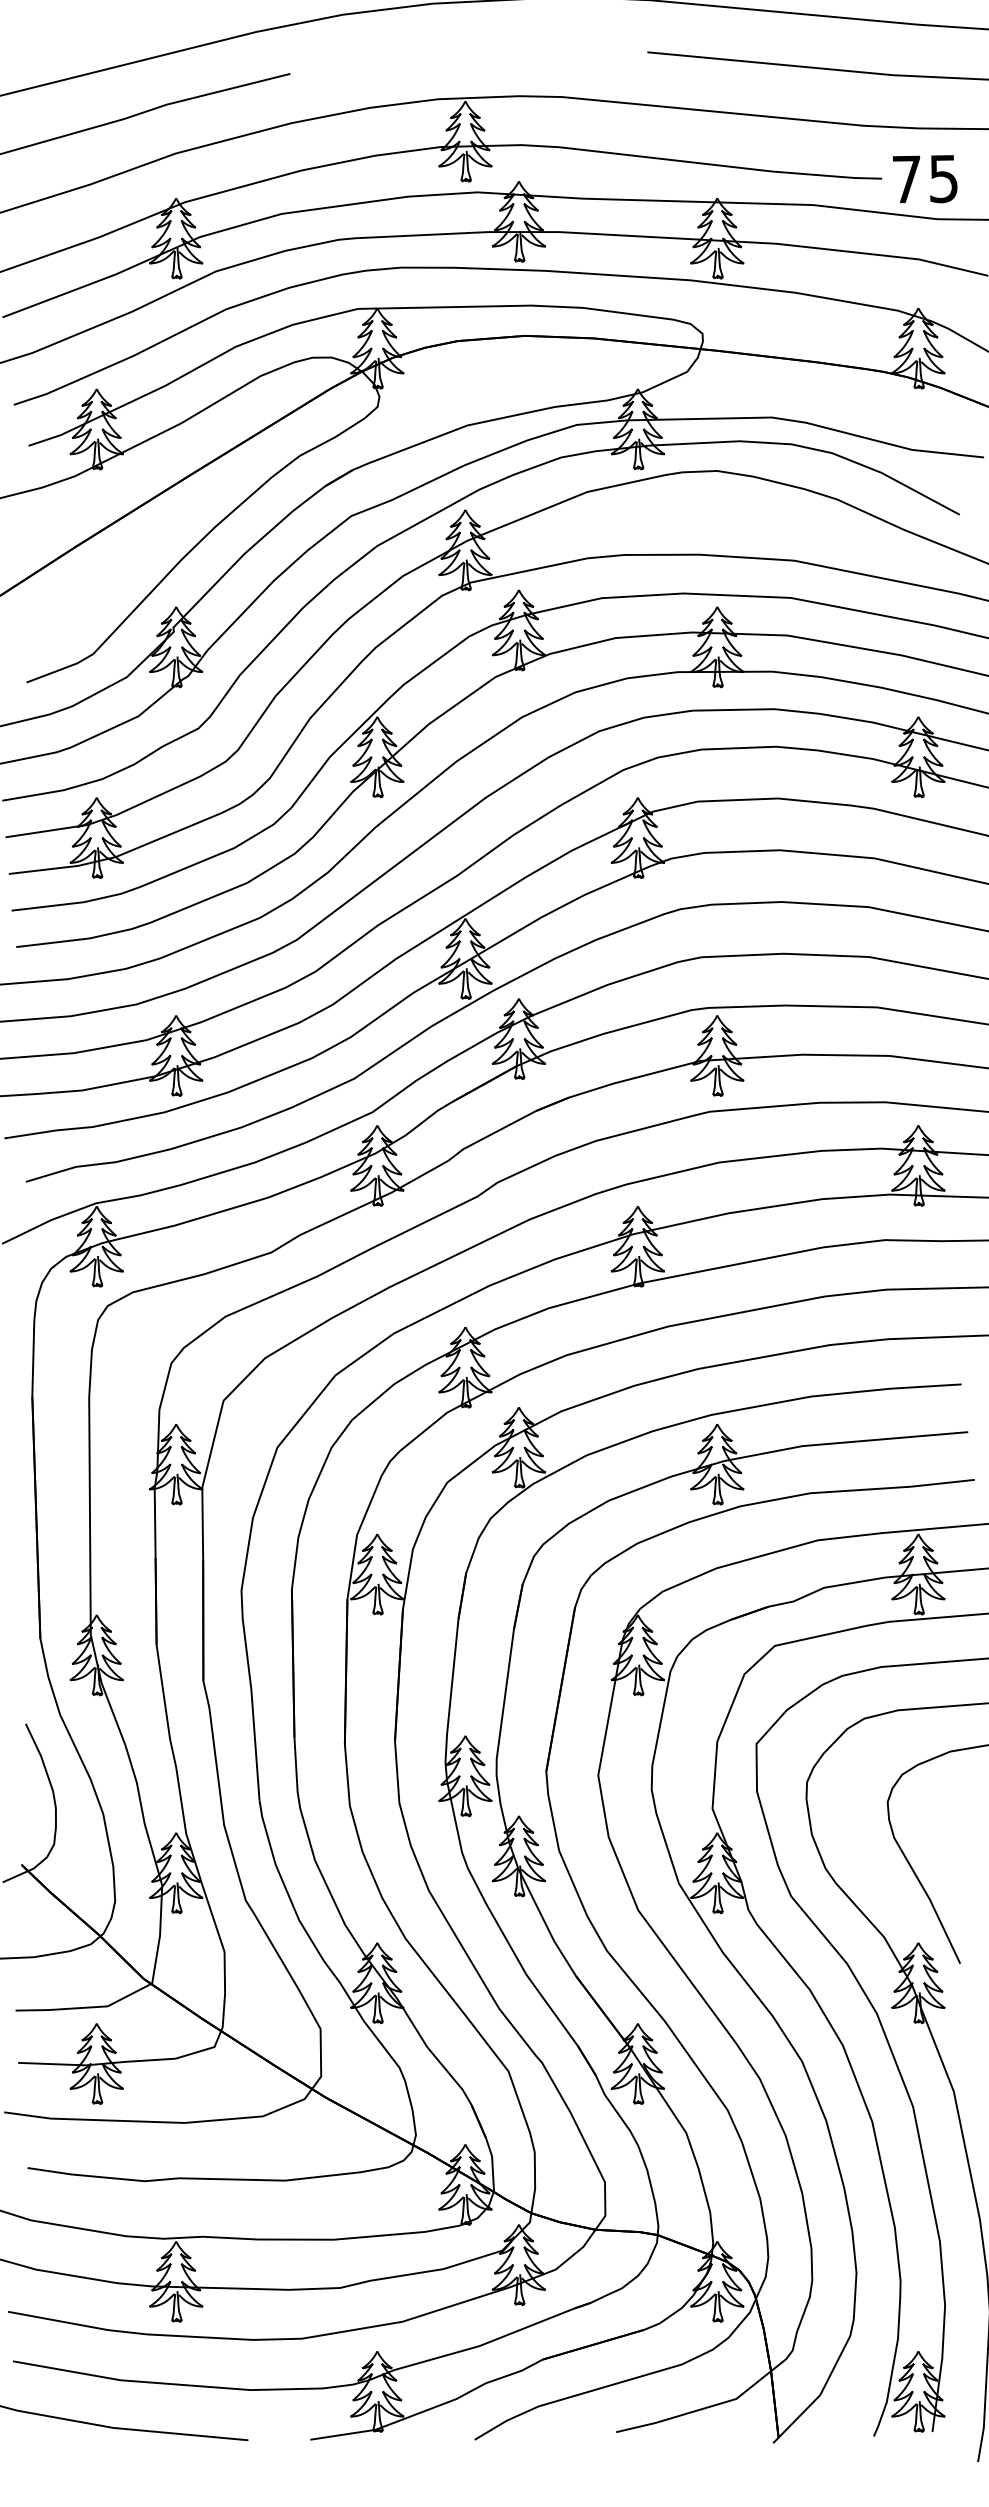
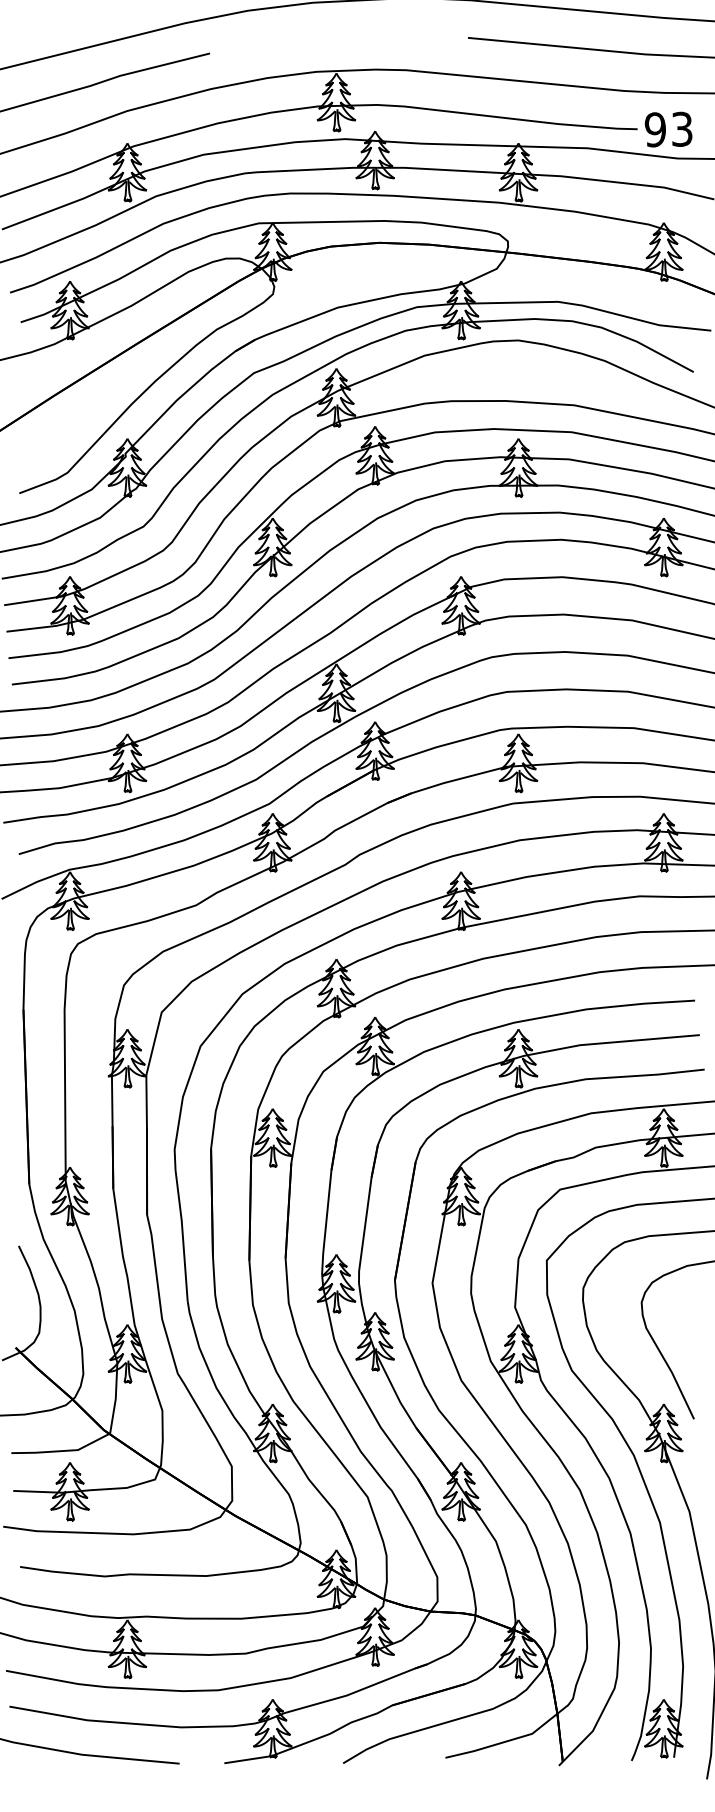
text: (924, 178) -> (668, 129), 75 -> 93

